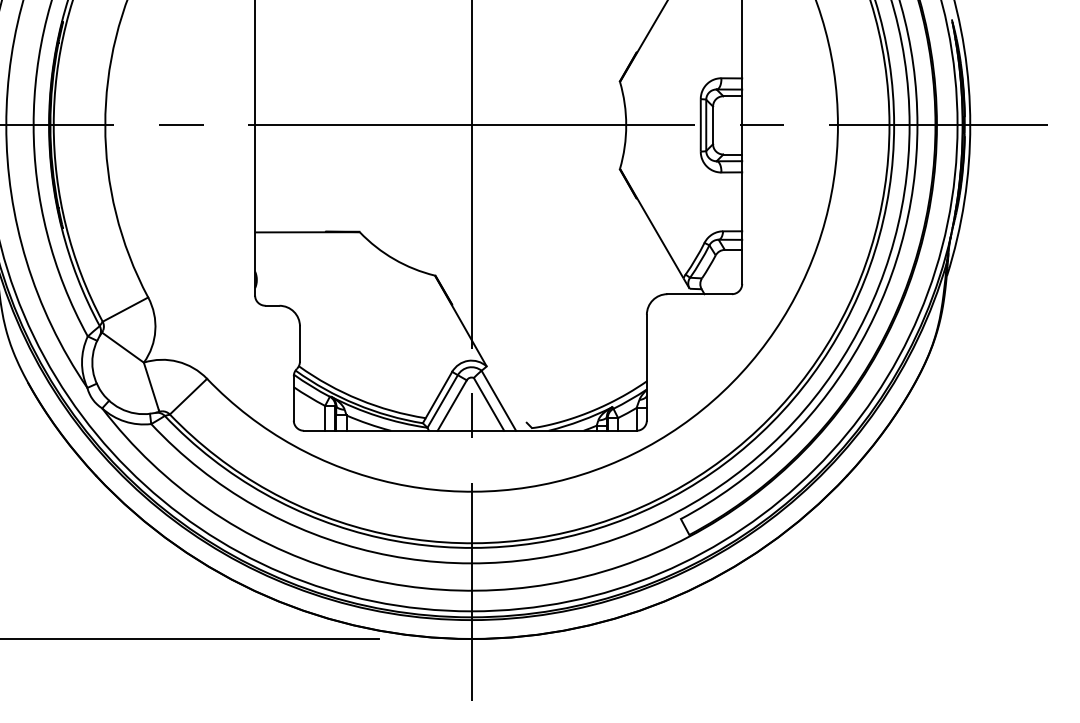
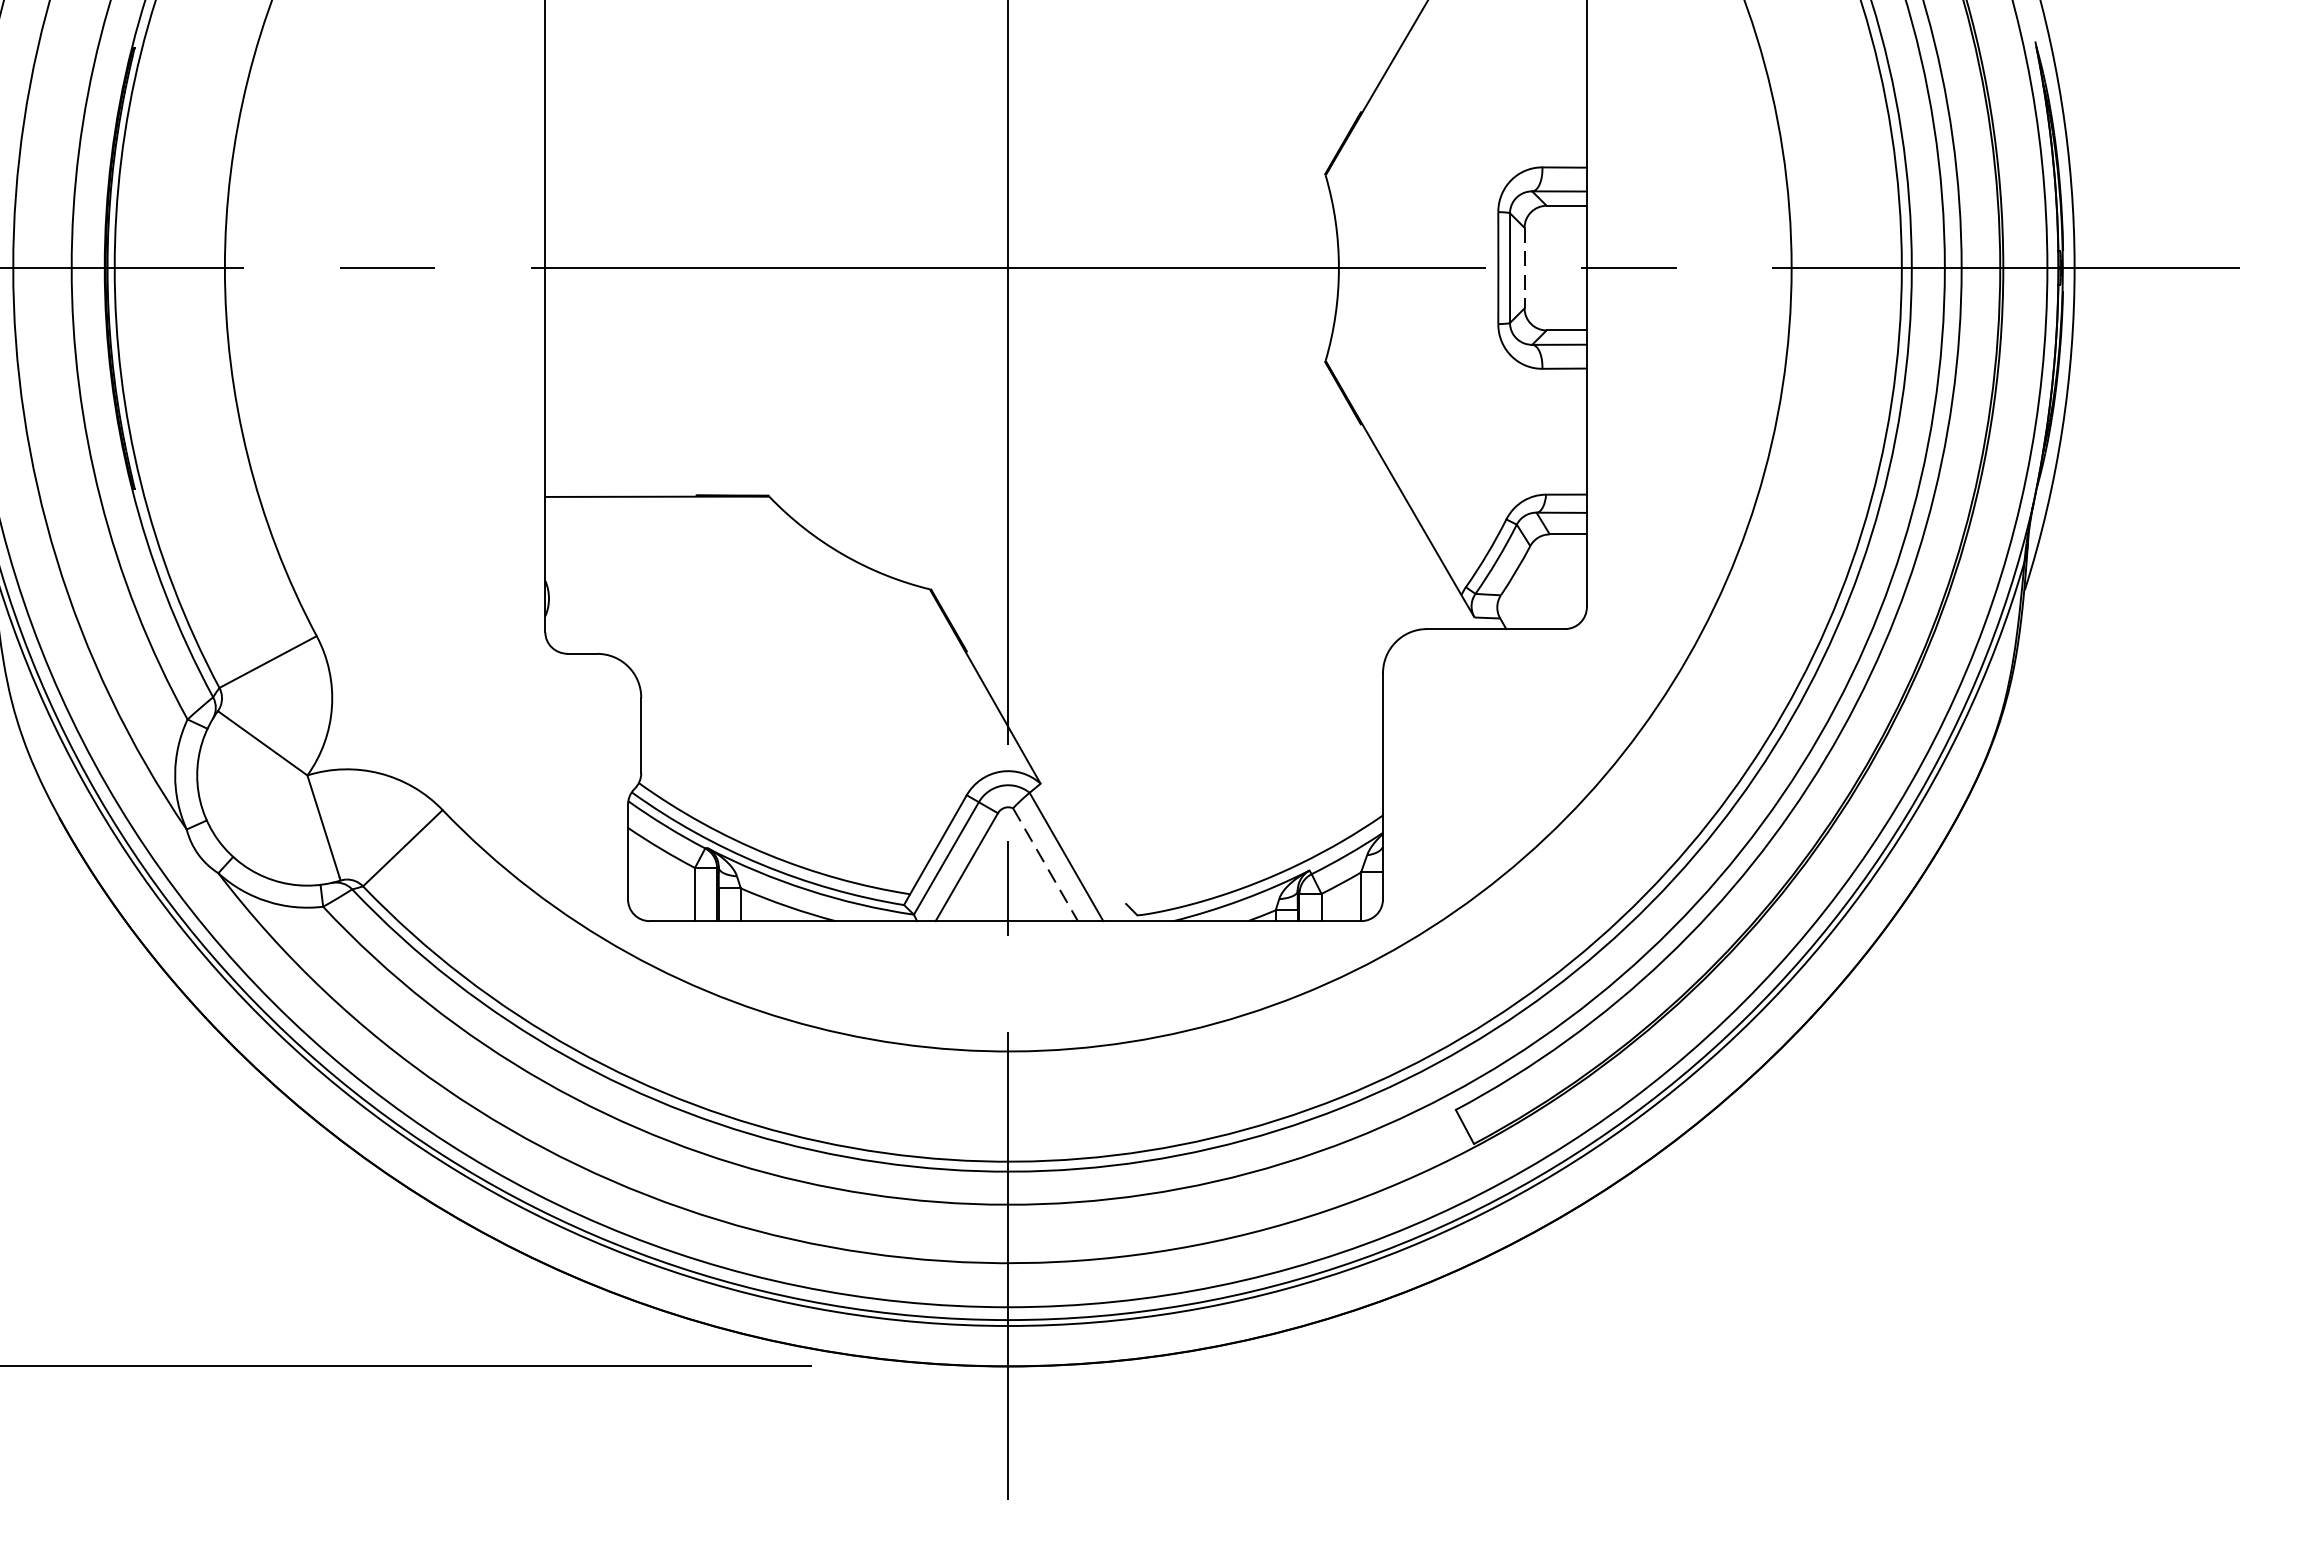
line: (713, 125) -> (1525, 268), solid -> dashed
line: (489, 404) -> (1046, 864), solid -> dashed

